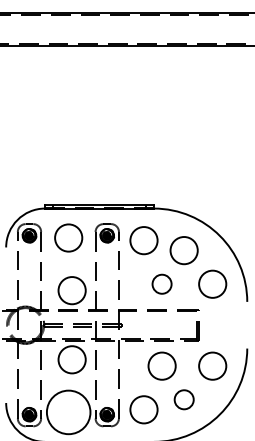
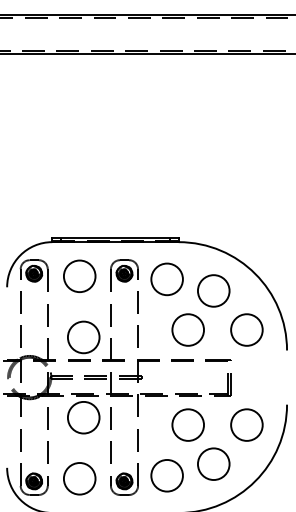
circle: (161, 283) -> (187, 329), size x1.43
circle: (183, 399) -> (213, 463), size x1.43
circle: (68, 412) -> (79, 478), size x0.62

